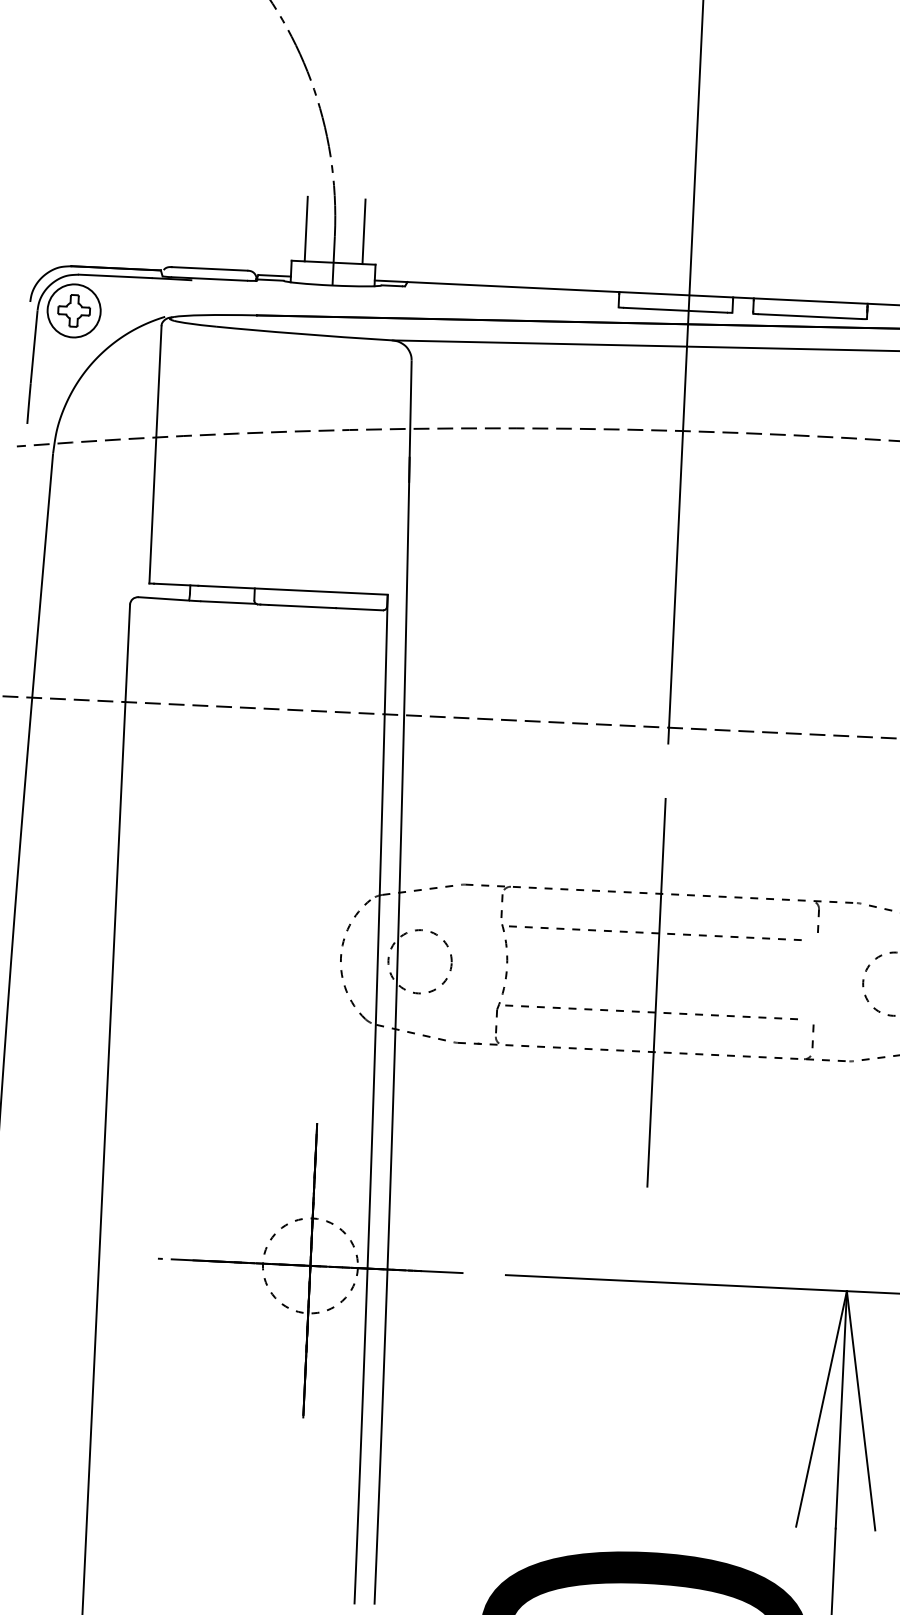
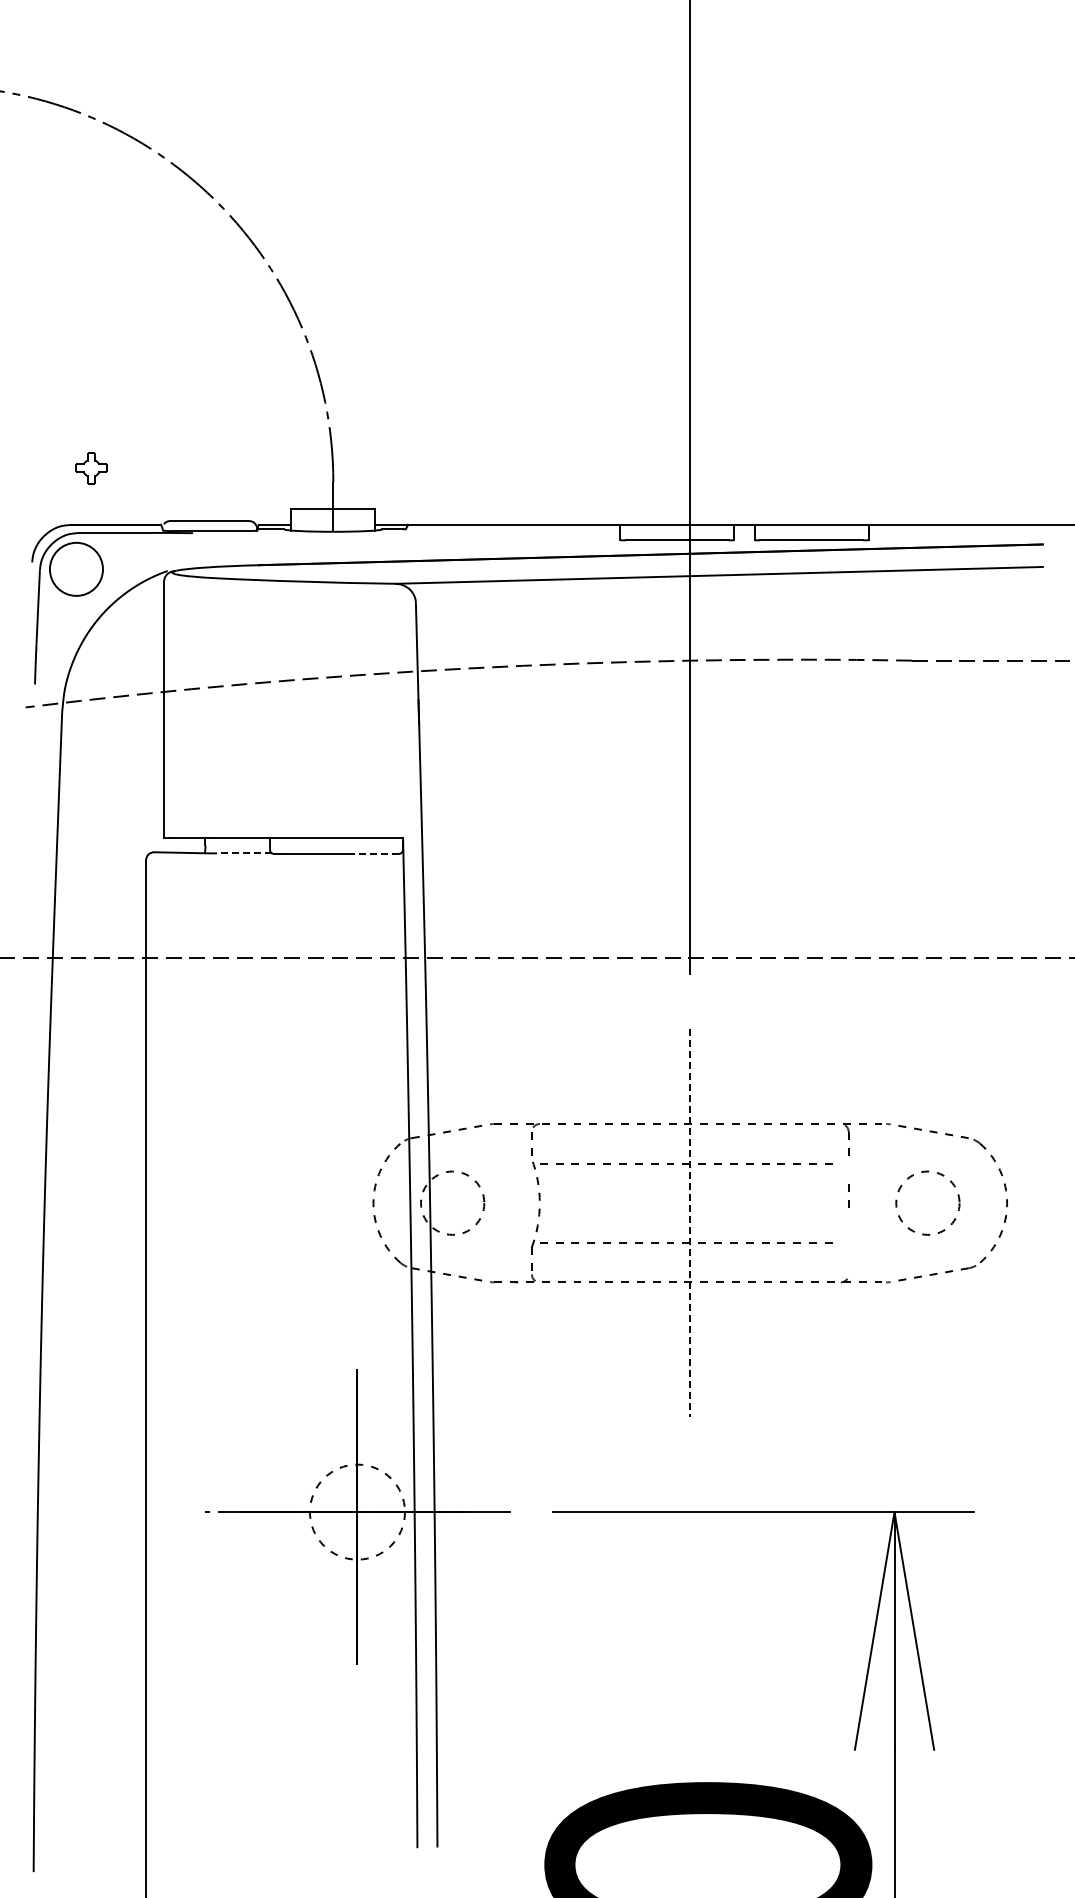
line: (306, 228) -> (304, 476), removed
line: (364, 231) -> (362, 476), removed
part: (74, 311) -> (91, 468), moved
line: (228, 602) -> (244, 853), solid -> dashed
line: (359, 608) -> (375, 853), solid -> dashed
line: (656, 993) -> (690, 1223), solid -> dashed
line: (813, 1031) -> (848, 1191), moved

